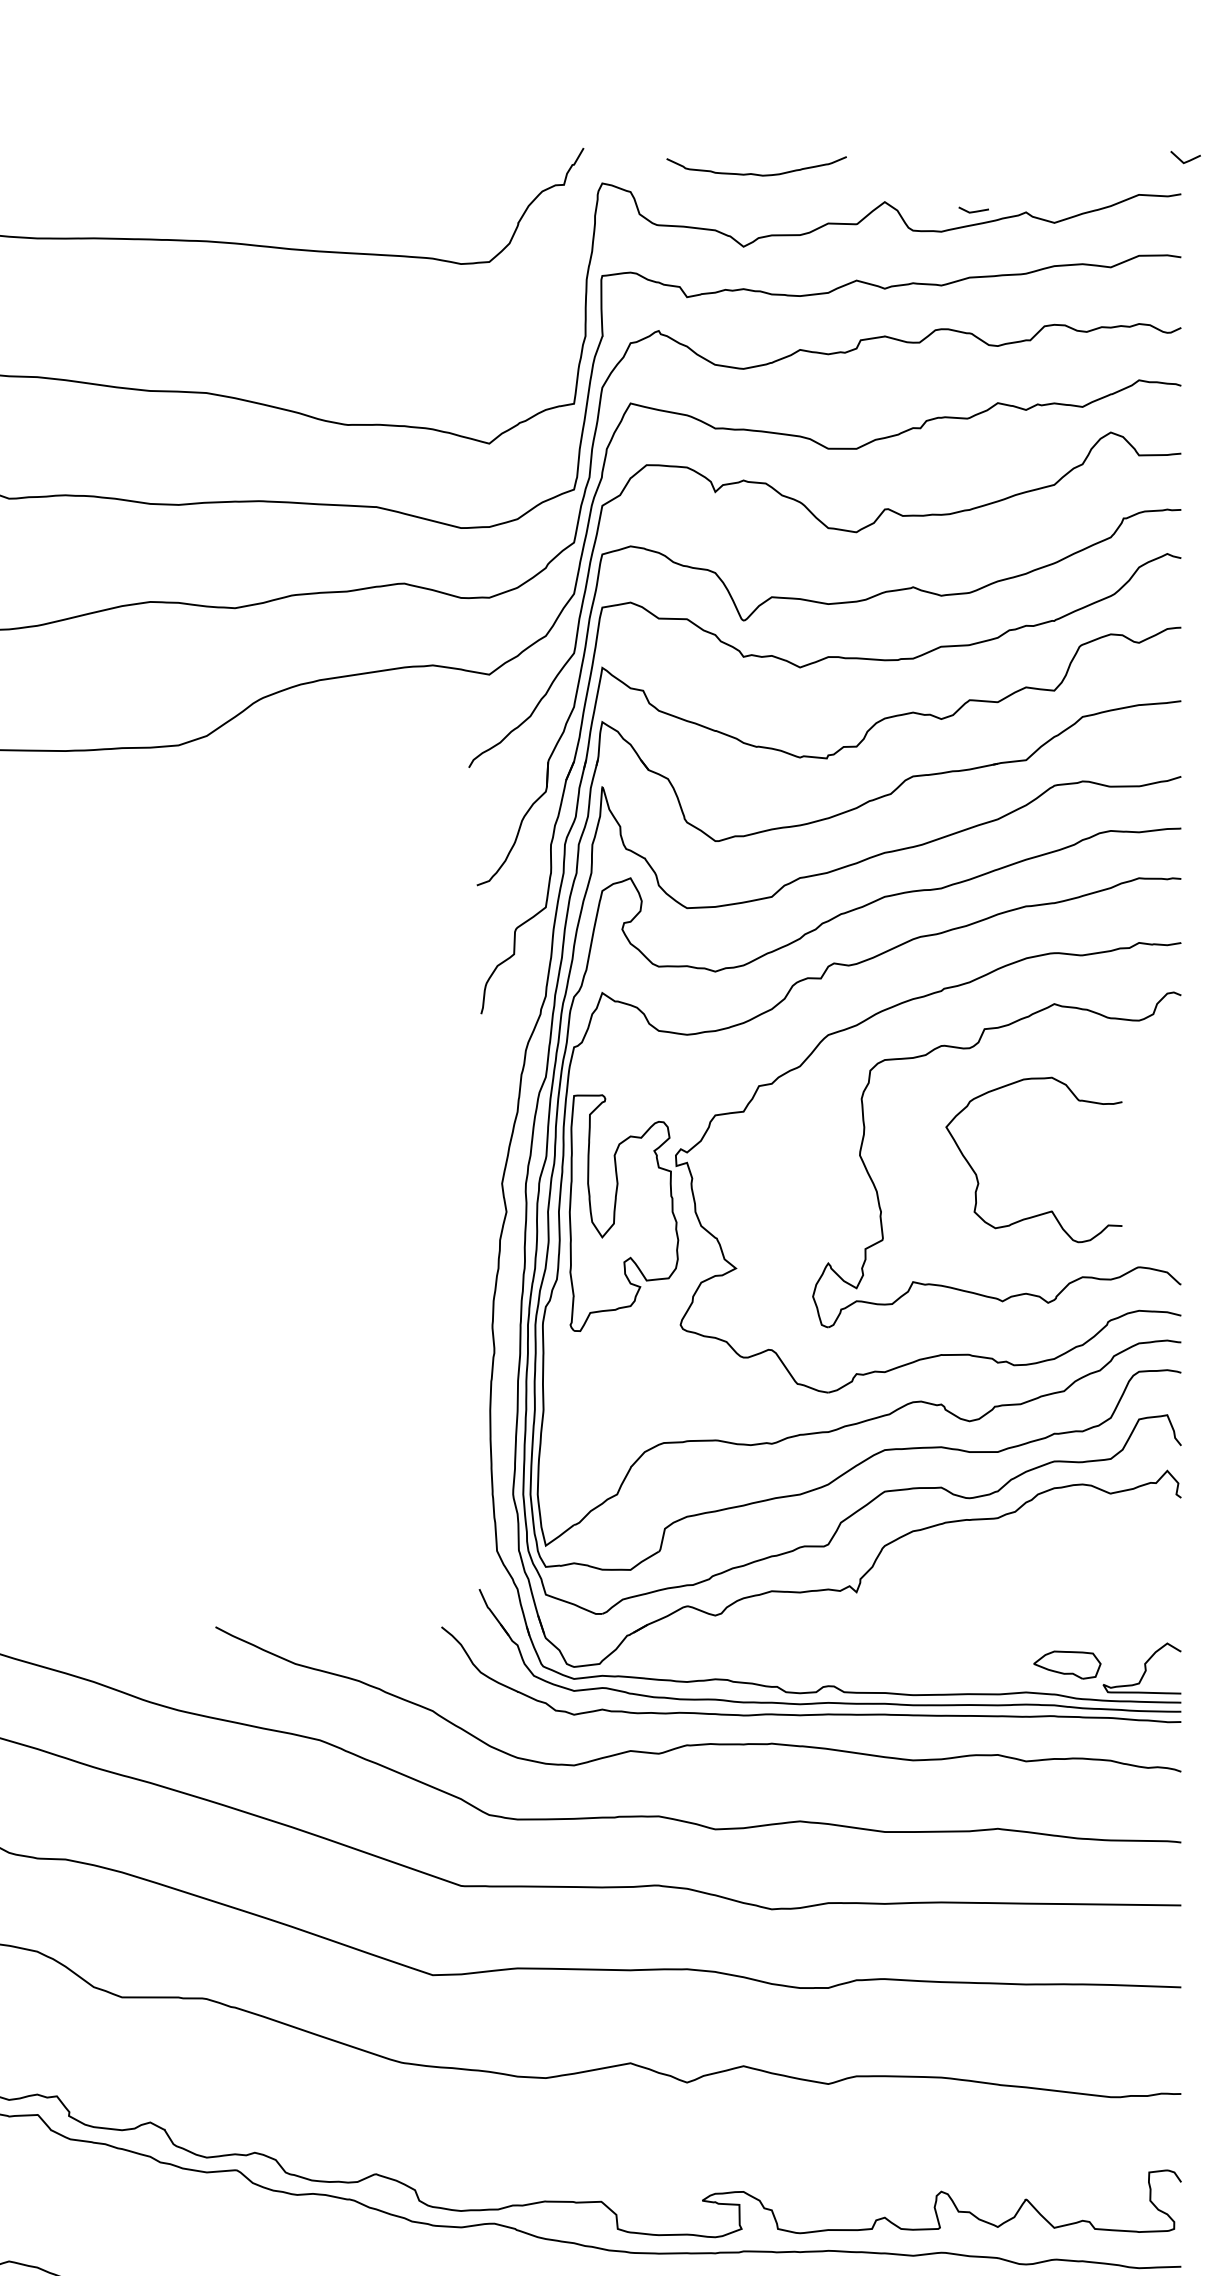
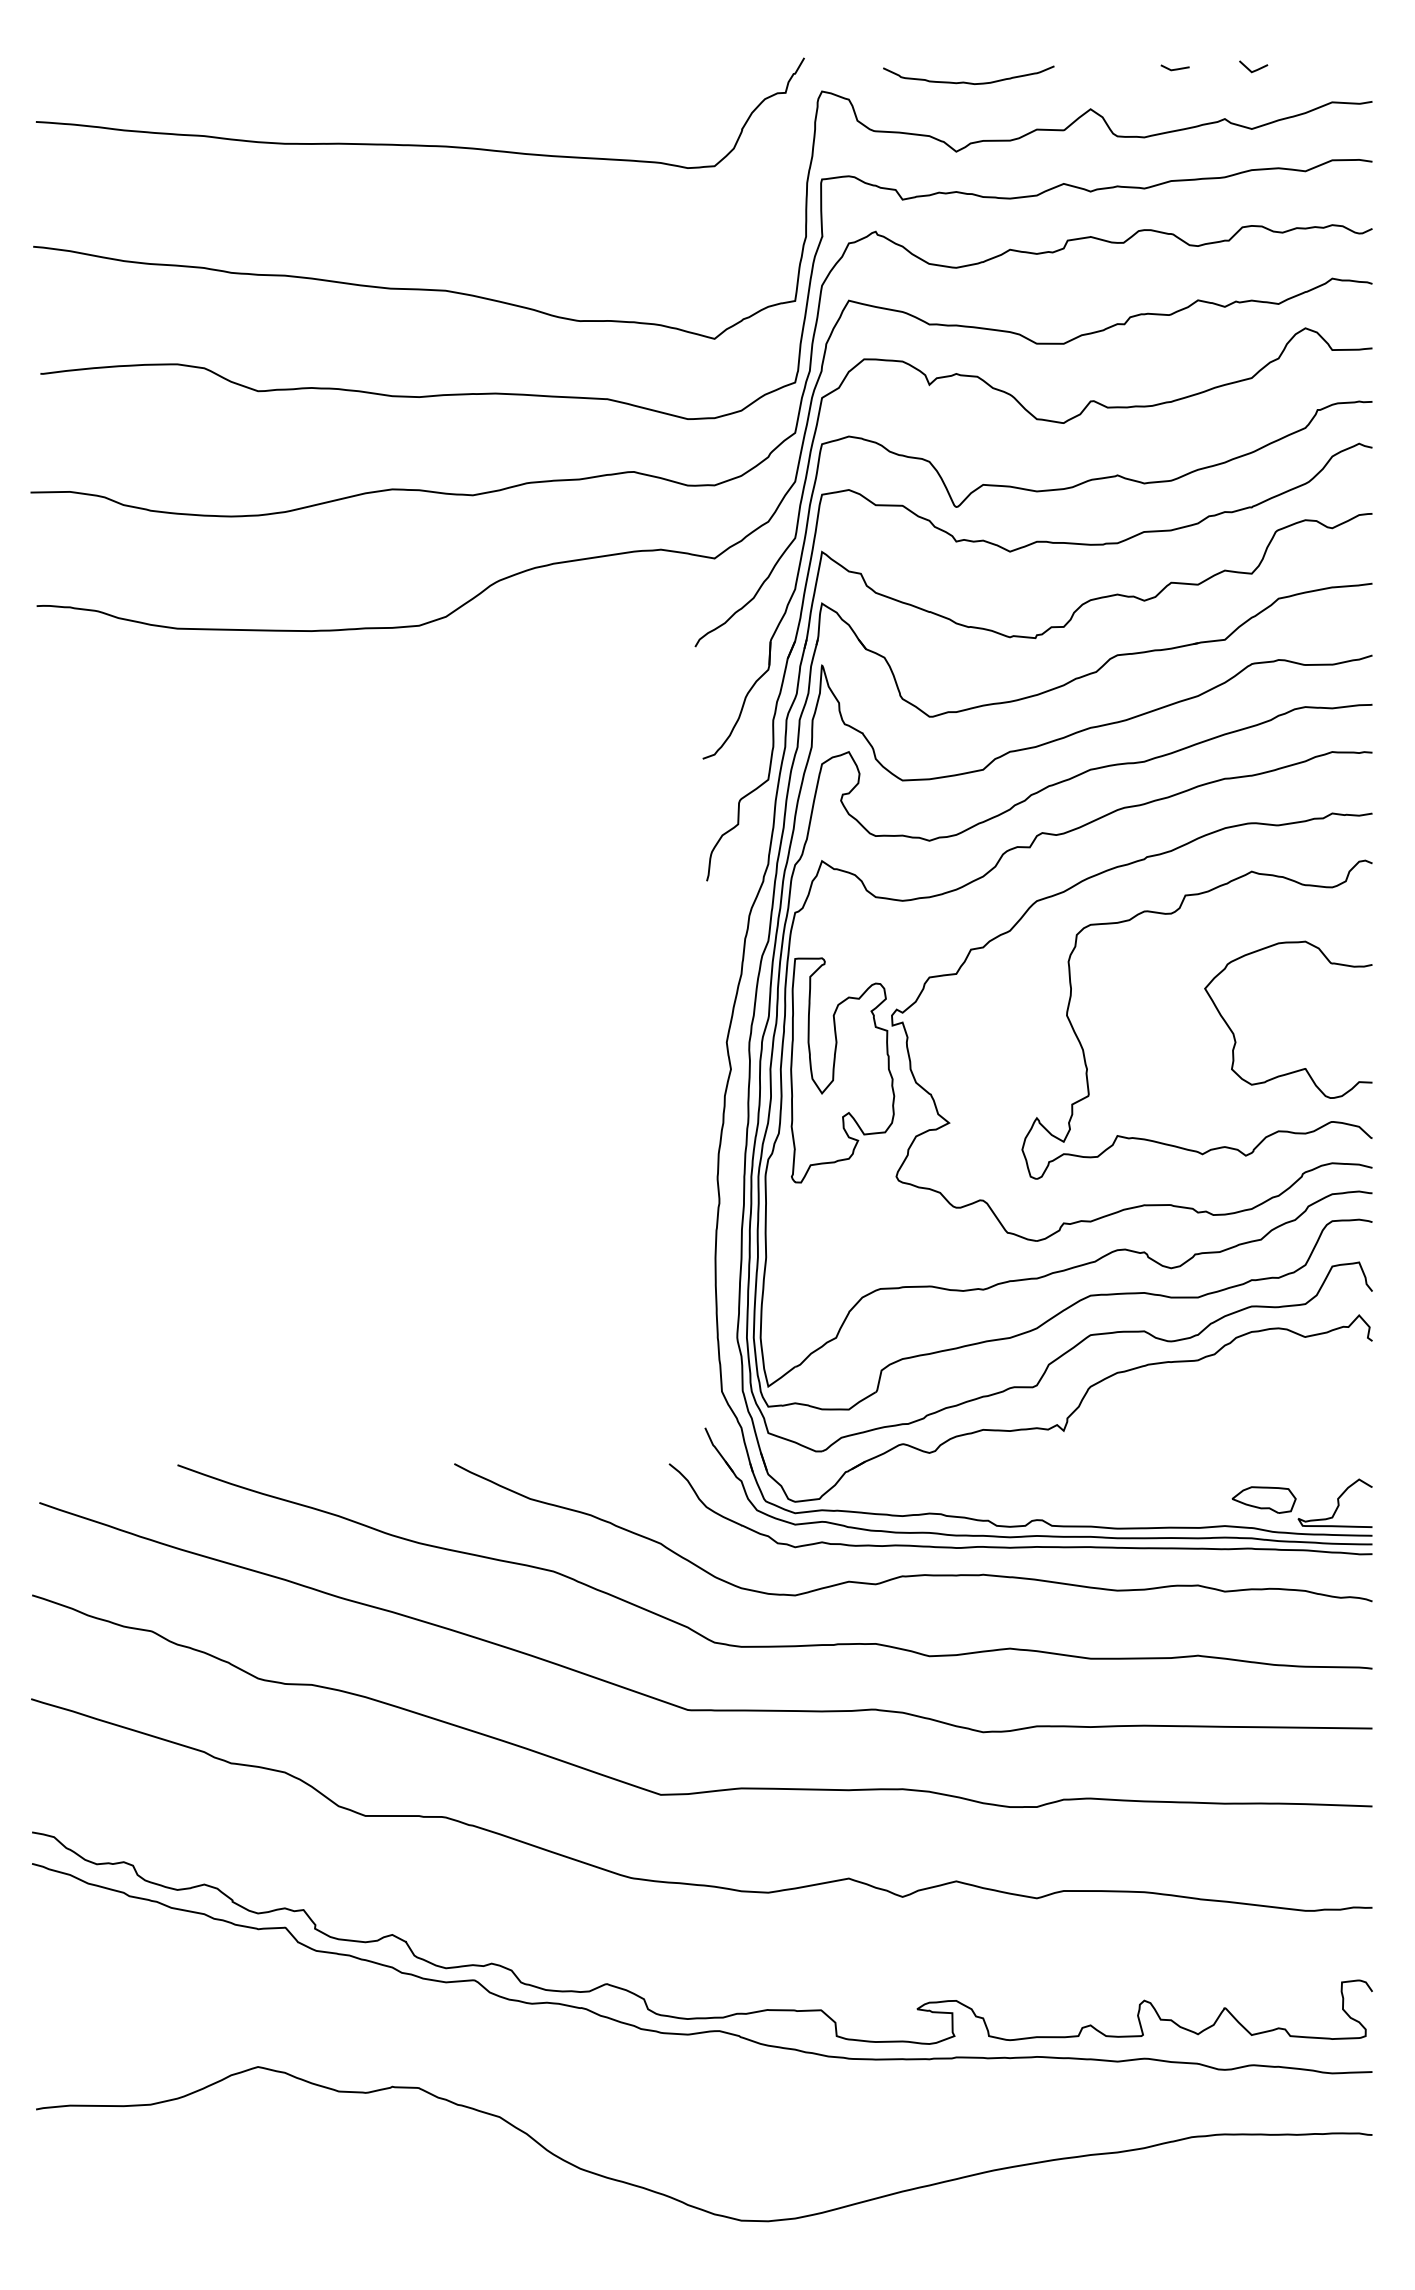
line: (1187, 160) -> (1255, 69), moved
line: (973, 210) -> (1174, 68), moved
curve: (1048, 1211) -> (1302, 1068), moved

